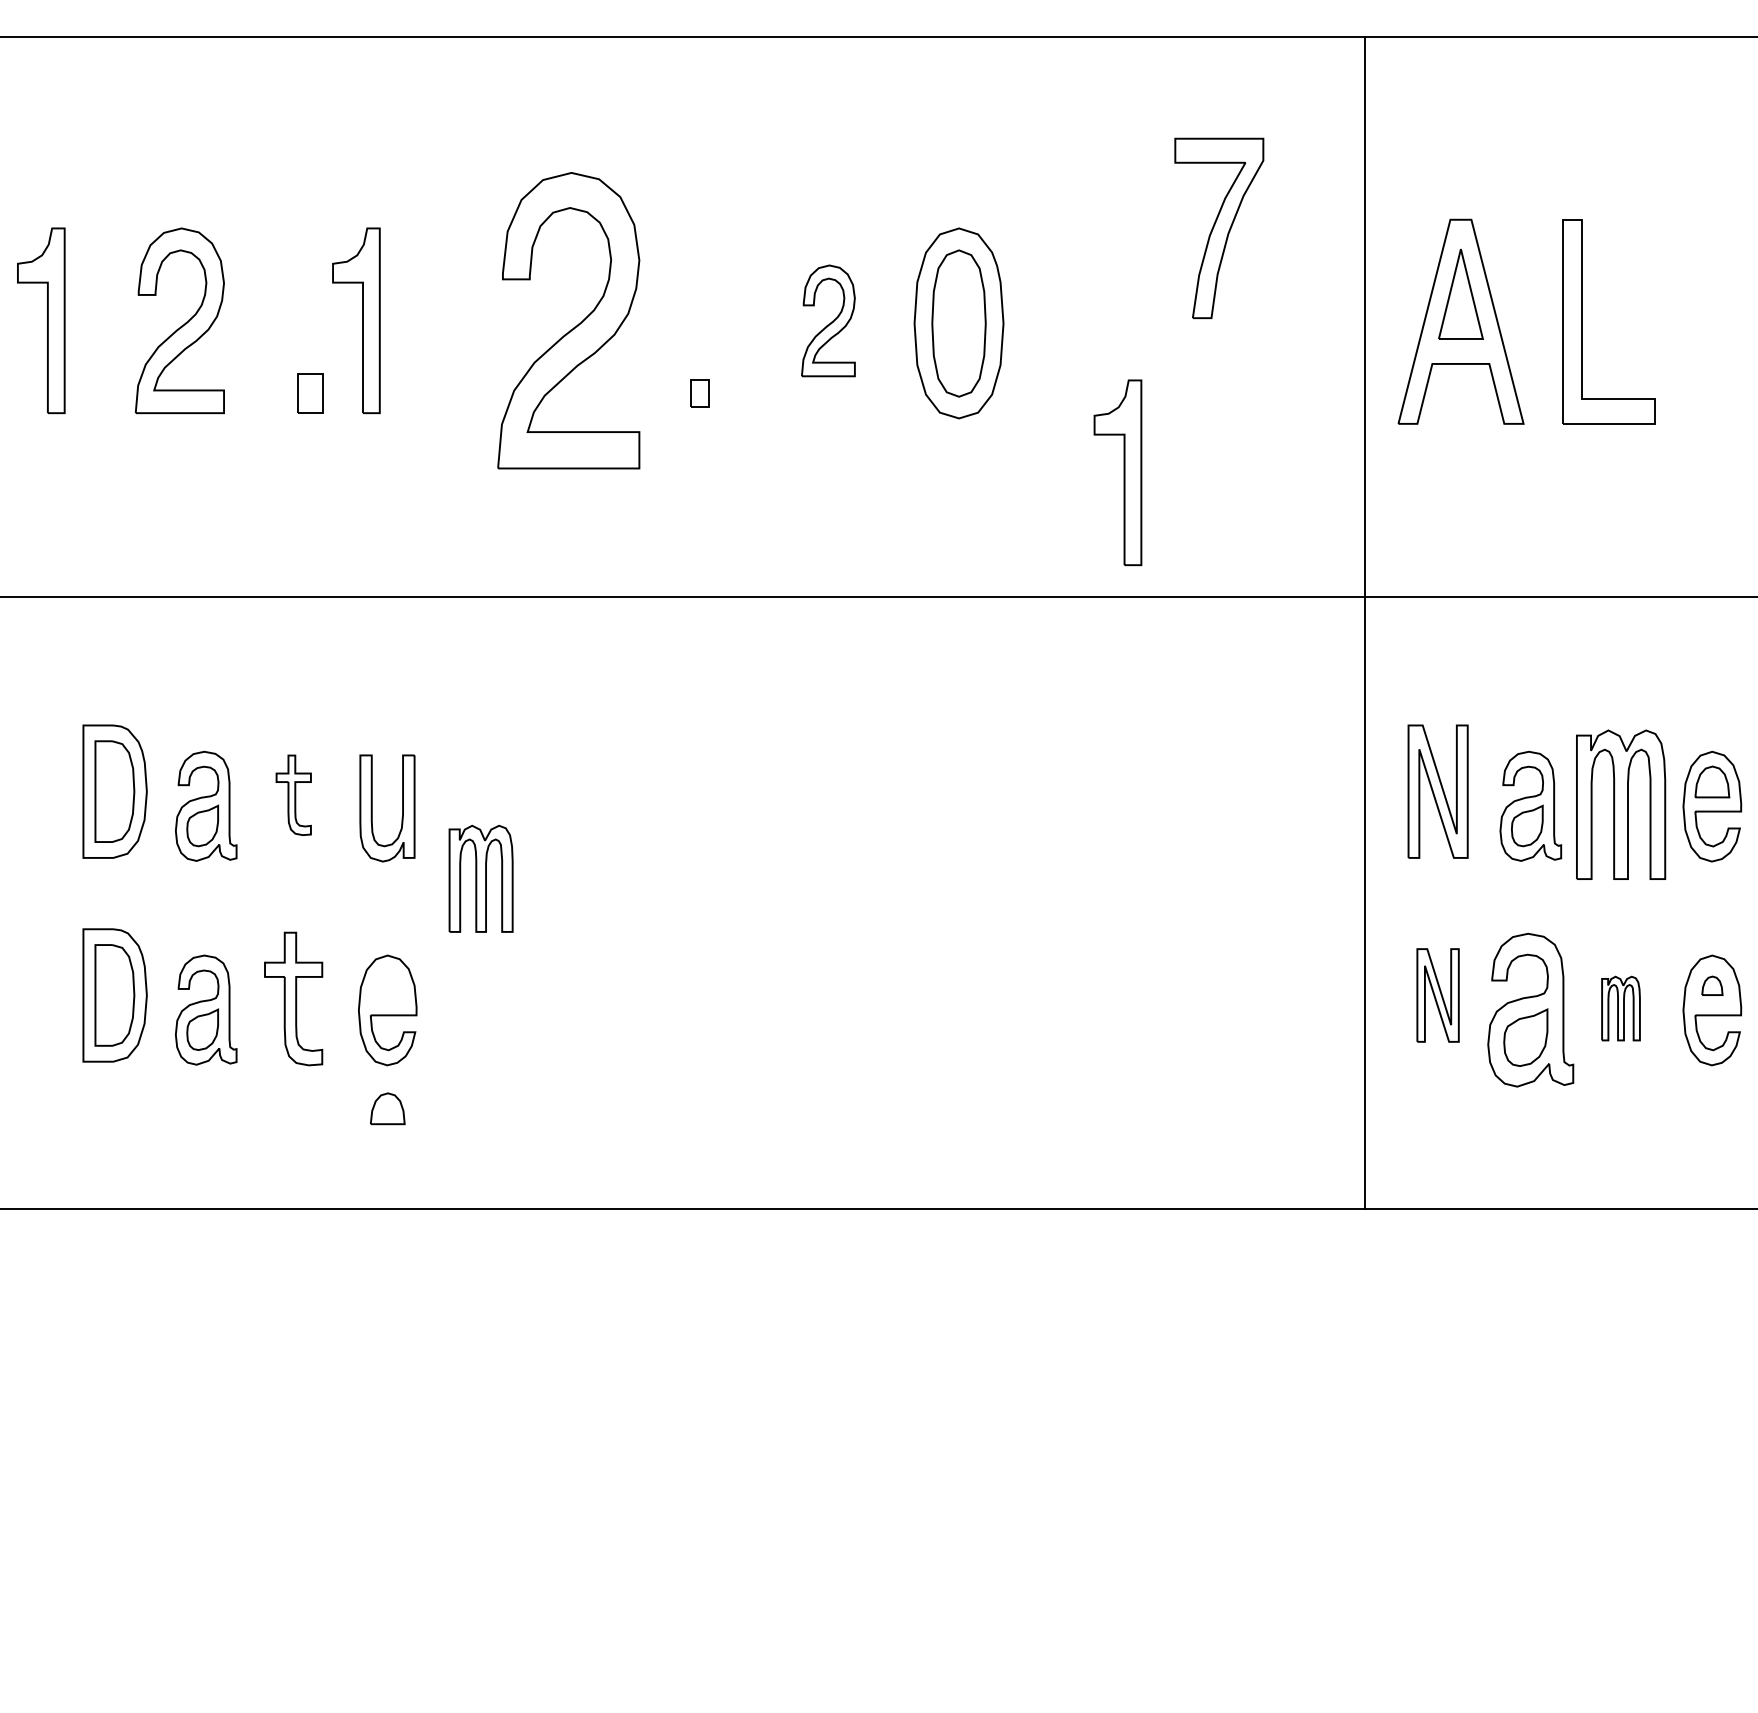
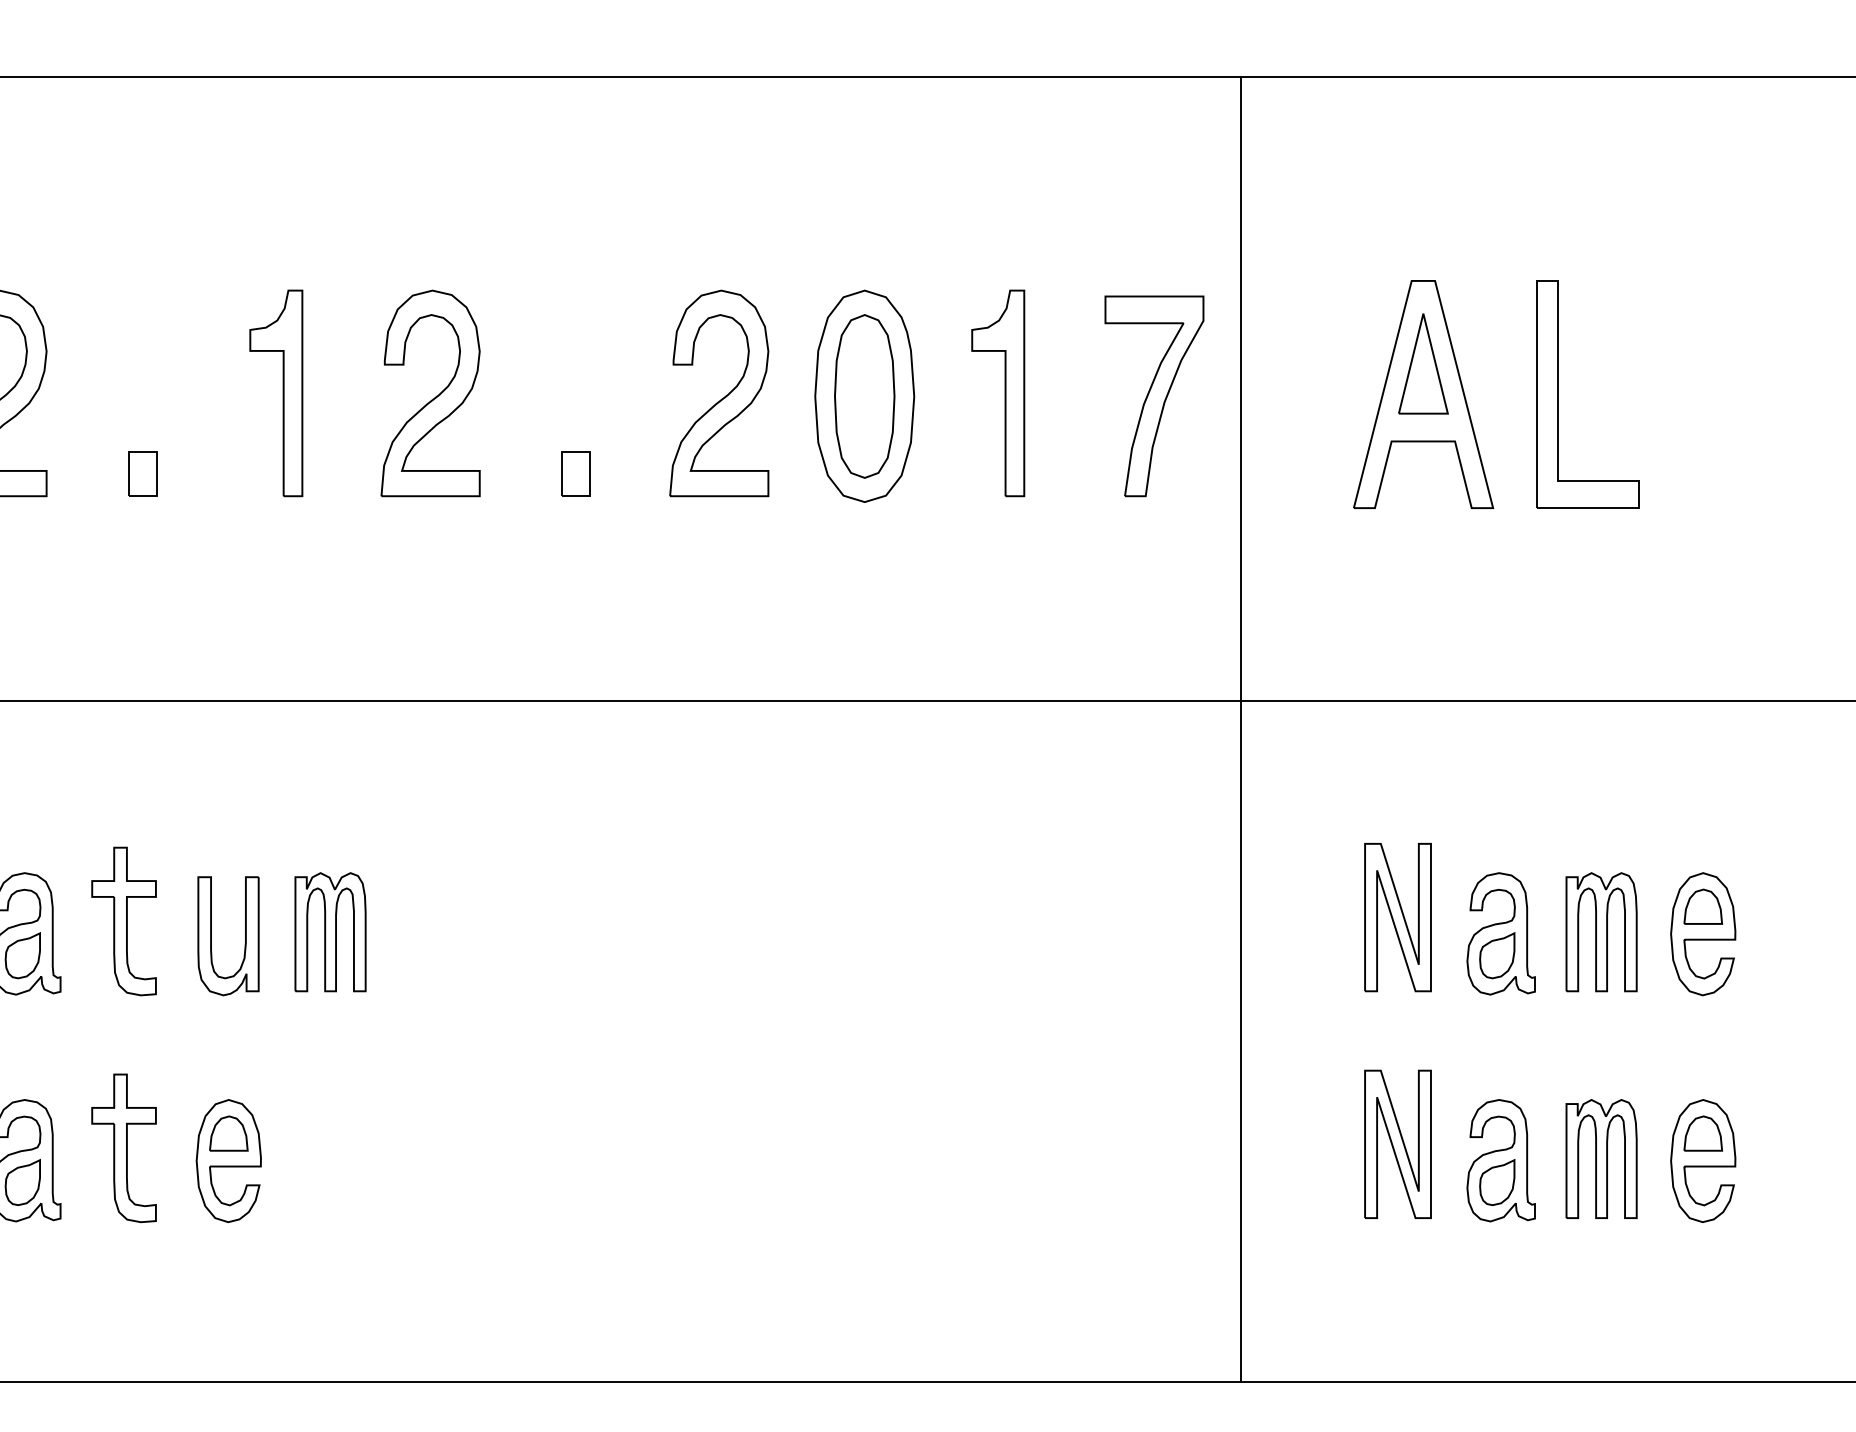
part: (1219, 228) -> (1154, 396), moved
part: (356, 320) -> (276, 393), moved
part: (569, 320) -> (431, 393), size x0.62
part: (828, 320) -> (719, 393), size x1.67
part: (699, 393) -> (575, 474), size x1.43
part: (1117, 472) -> (997, 393), moved
line: (1365, 622) -> (1241, 729), moved
part: (293, 795) -> (123, 921), size x1.67
part: (1620, 804) -> (1601, 931), size x0.71
part: (480, 878) -> (329, 931), moved
part: (1712, 985) -> (1703, 1133), size x1.67
part: (1437, 995) -> (1397, 1144), size x1.43
part: (1620, 1008) -> (1601, 1158), size x1.67
part: (1530, 1009) -> (1500, 1160), size x0.71
part: (387, 1108) -> (228, 1133), moved

